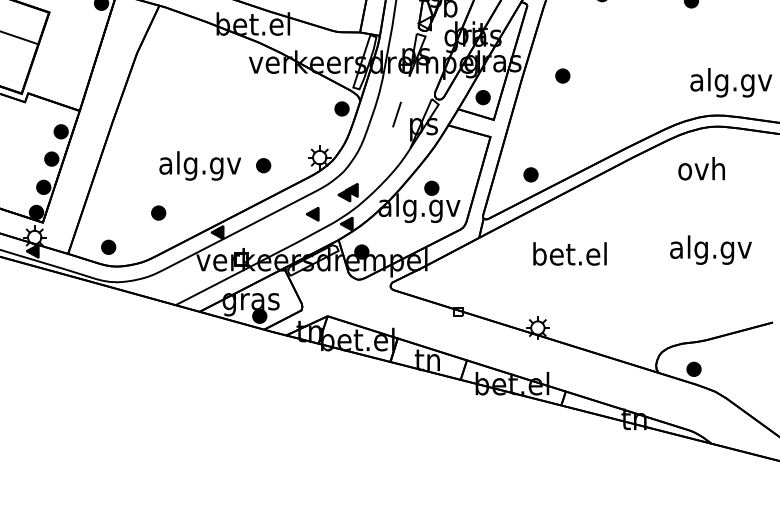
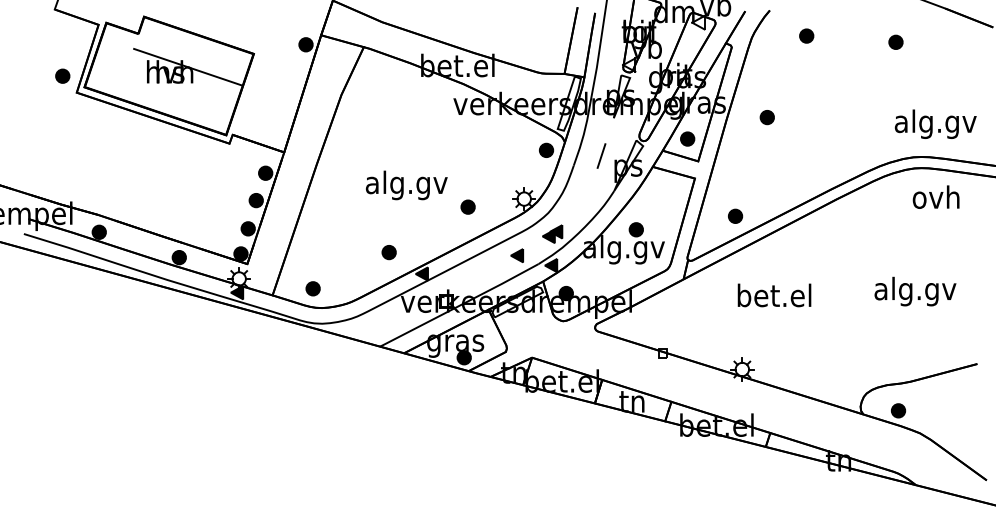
text: (200, 166) -> (406, 185), moved
text: (701, 168) -> (935, 196), moved
part: (158, 213) -> (388, 252), moved

